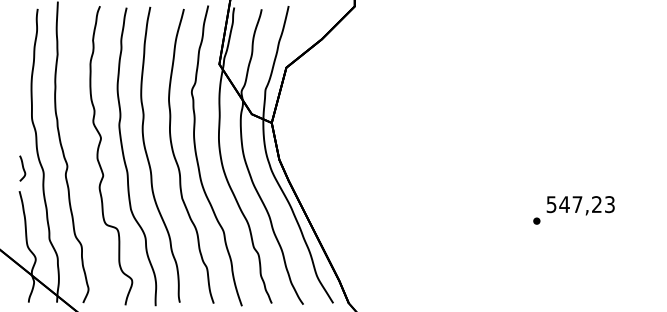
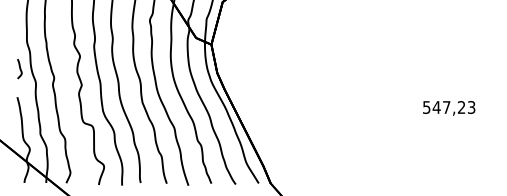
curve: (22, 168) -> (19, 68), moved
part: (536, 220) -> (415, 119), removed

